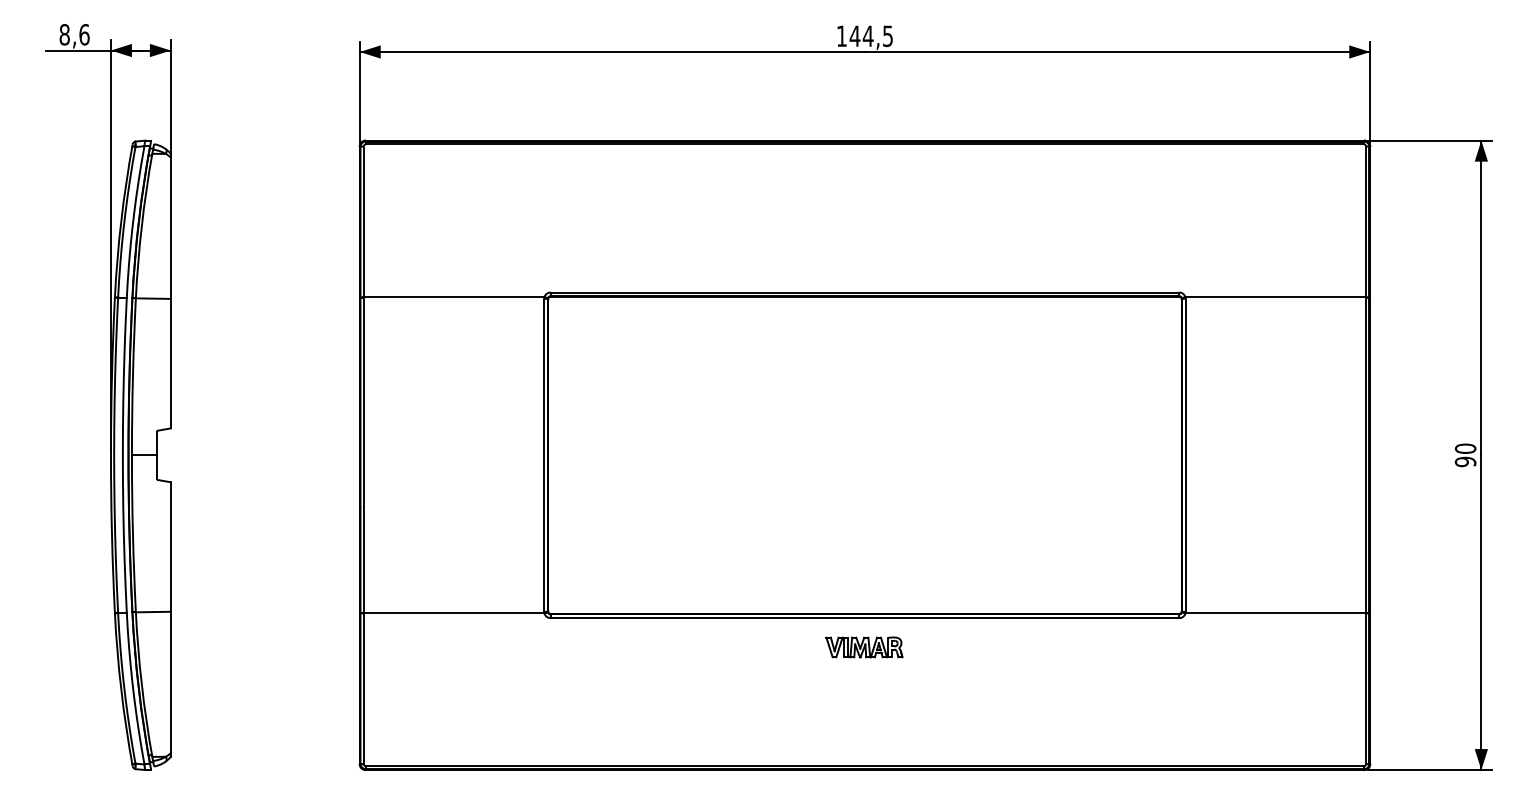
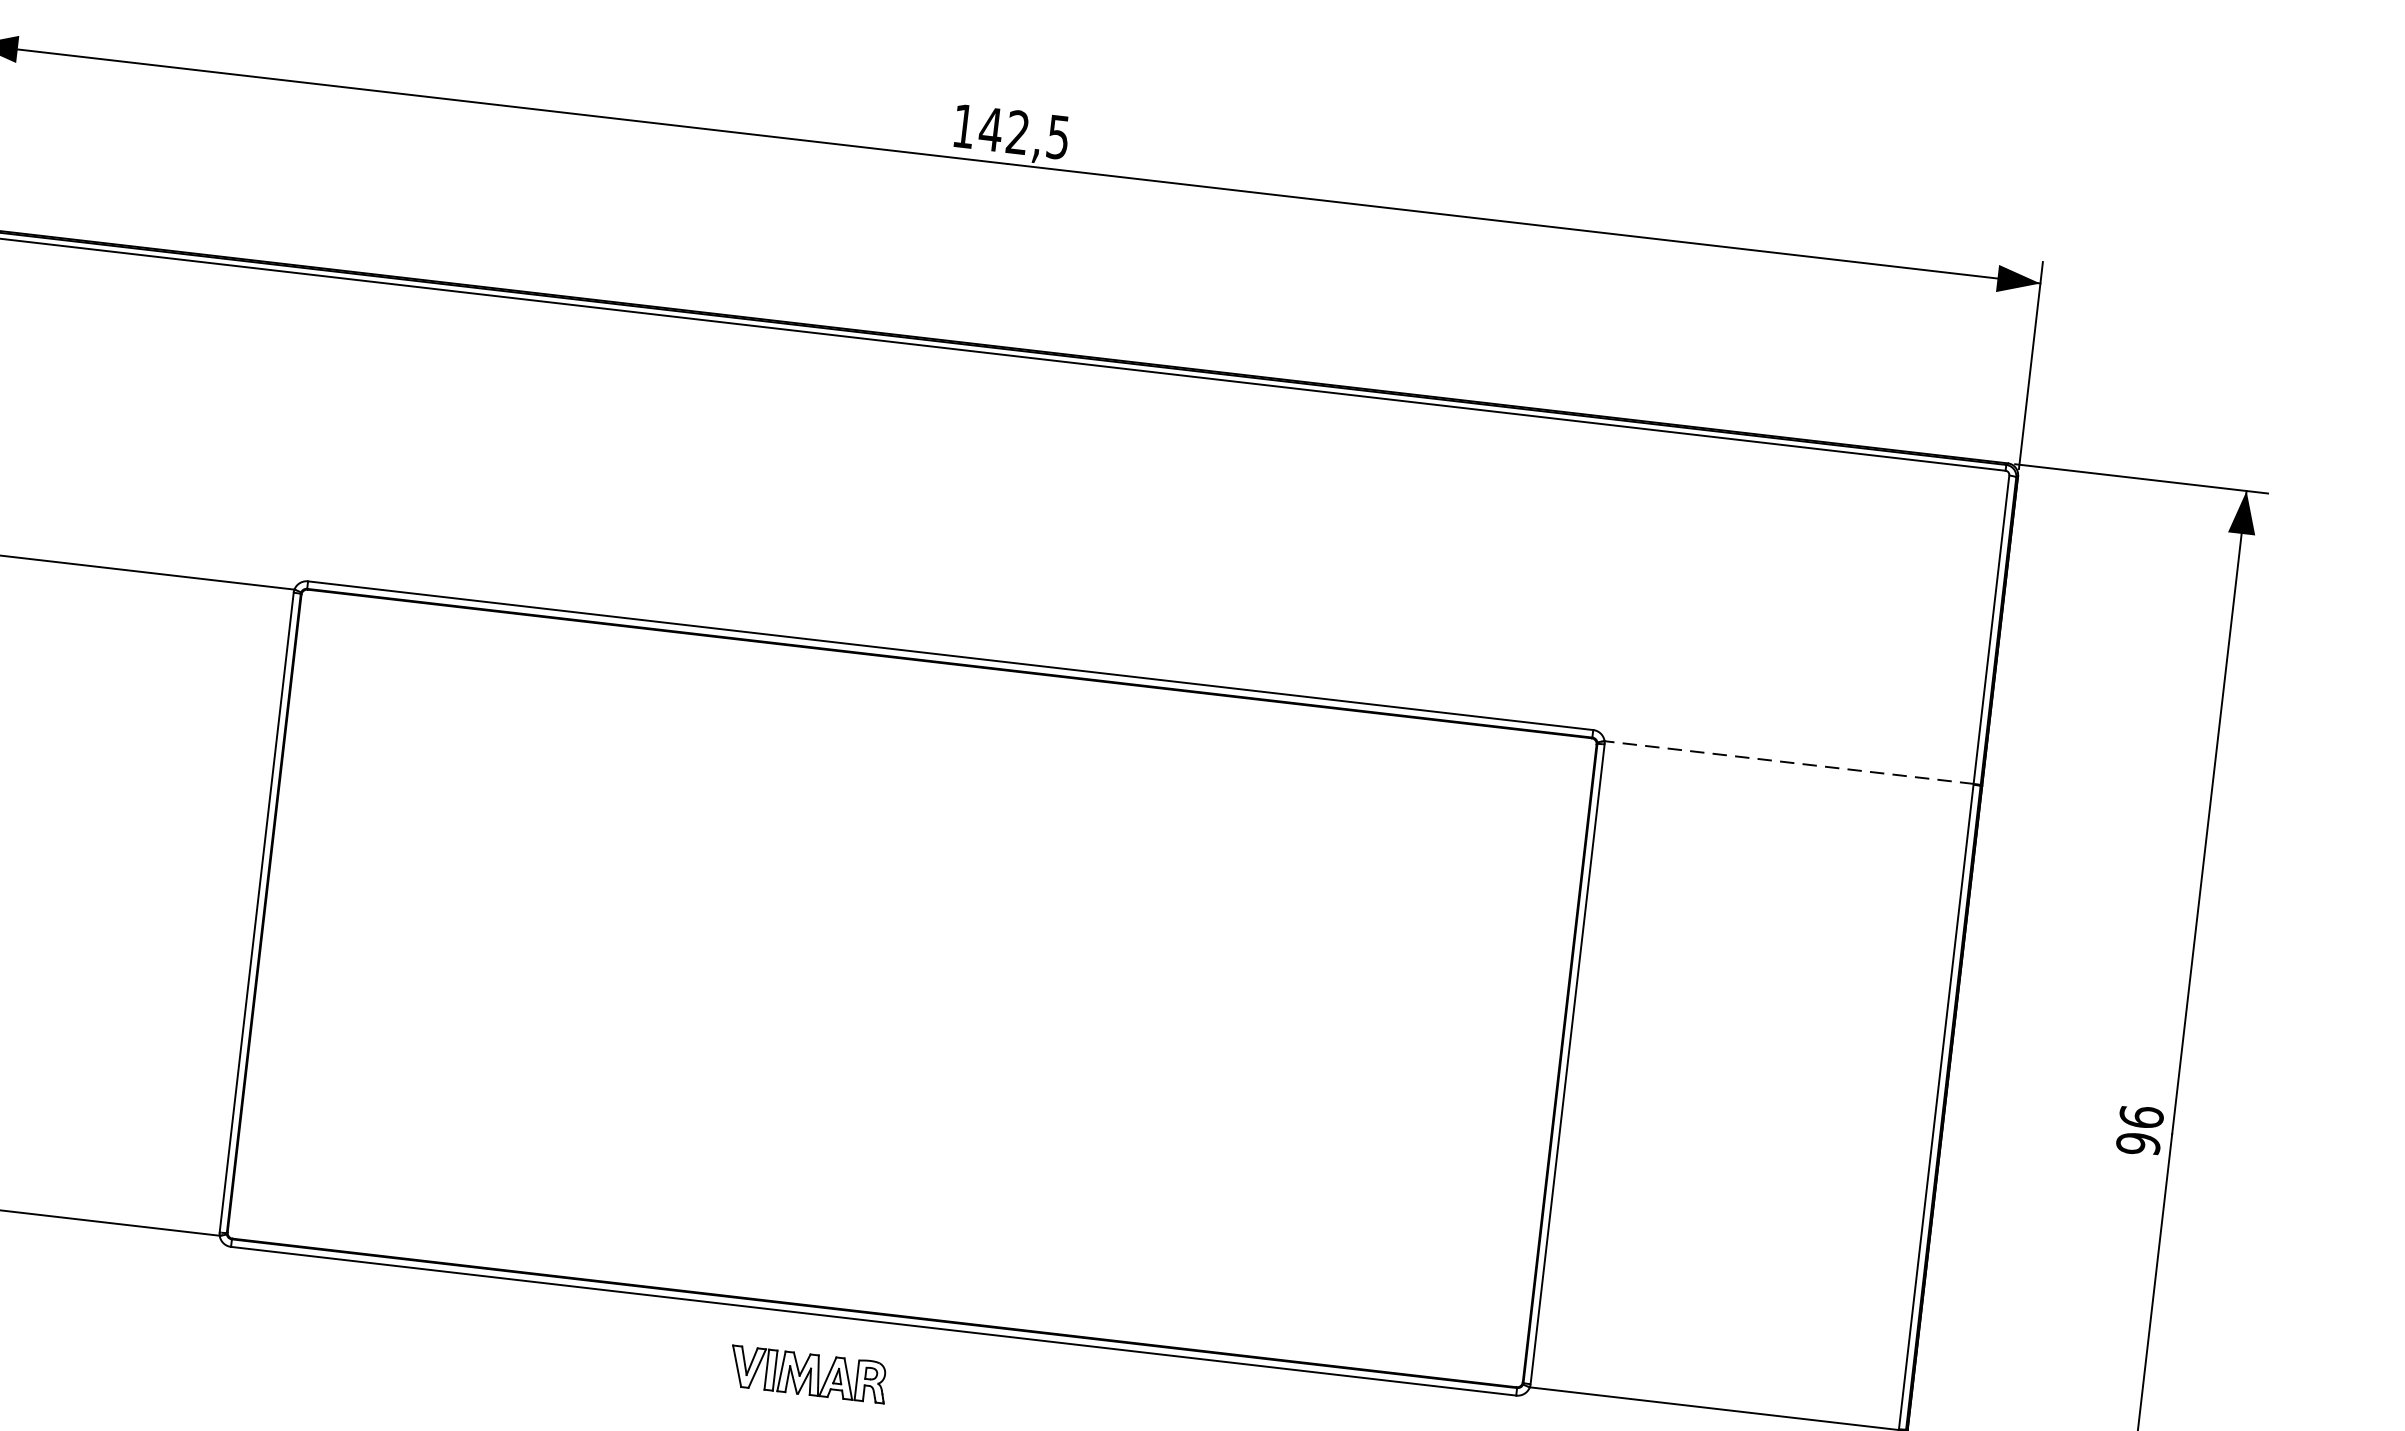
text: (867, 35) -> (1016, 130), 144,5 -> 142,5
line: (1275, 297) -> (1788, 762), solid -> dashed
text: (1465, 448) -> (2141, 1116), 90 -> 96
part: (864, 647) -> (808, 1374), moved

